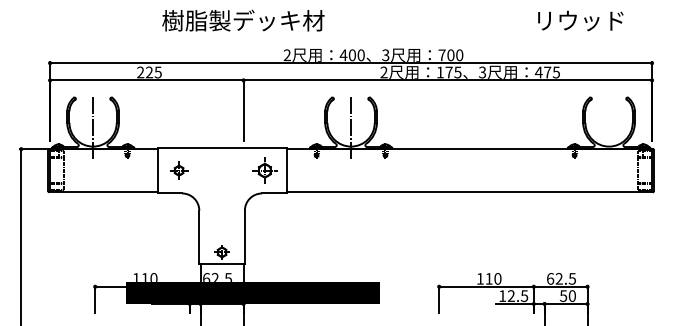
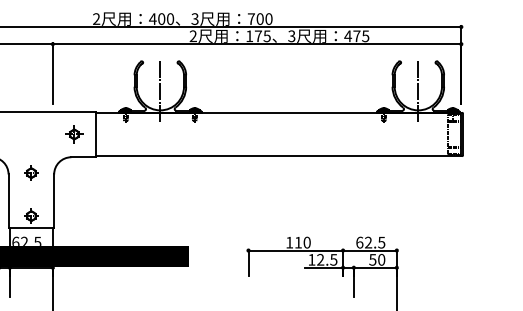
line: (609, 127) -> (418, 91), added
part: (265, 170) -> (74, 134), size x0.71
part: (221, 209) -> (30, 173), added

